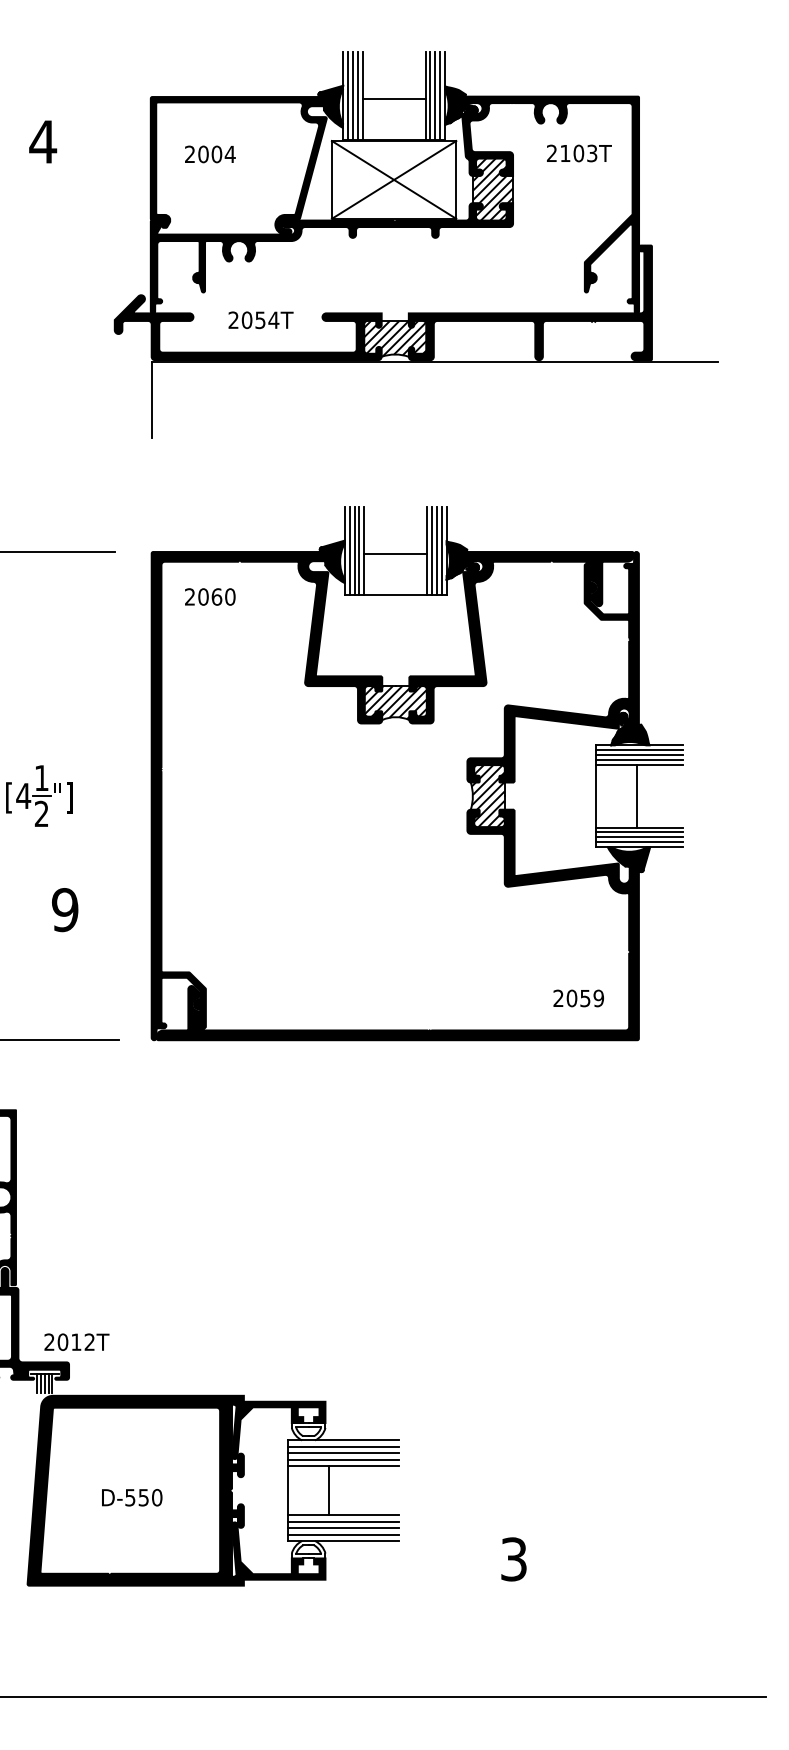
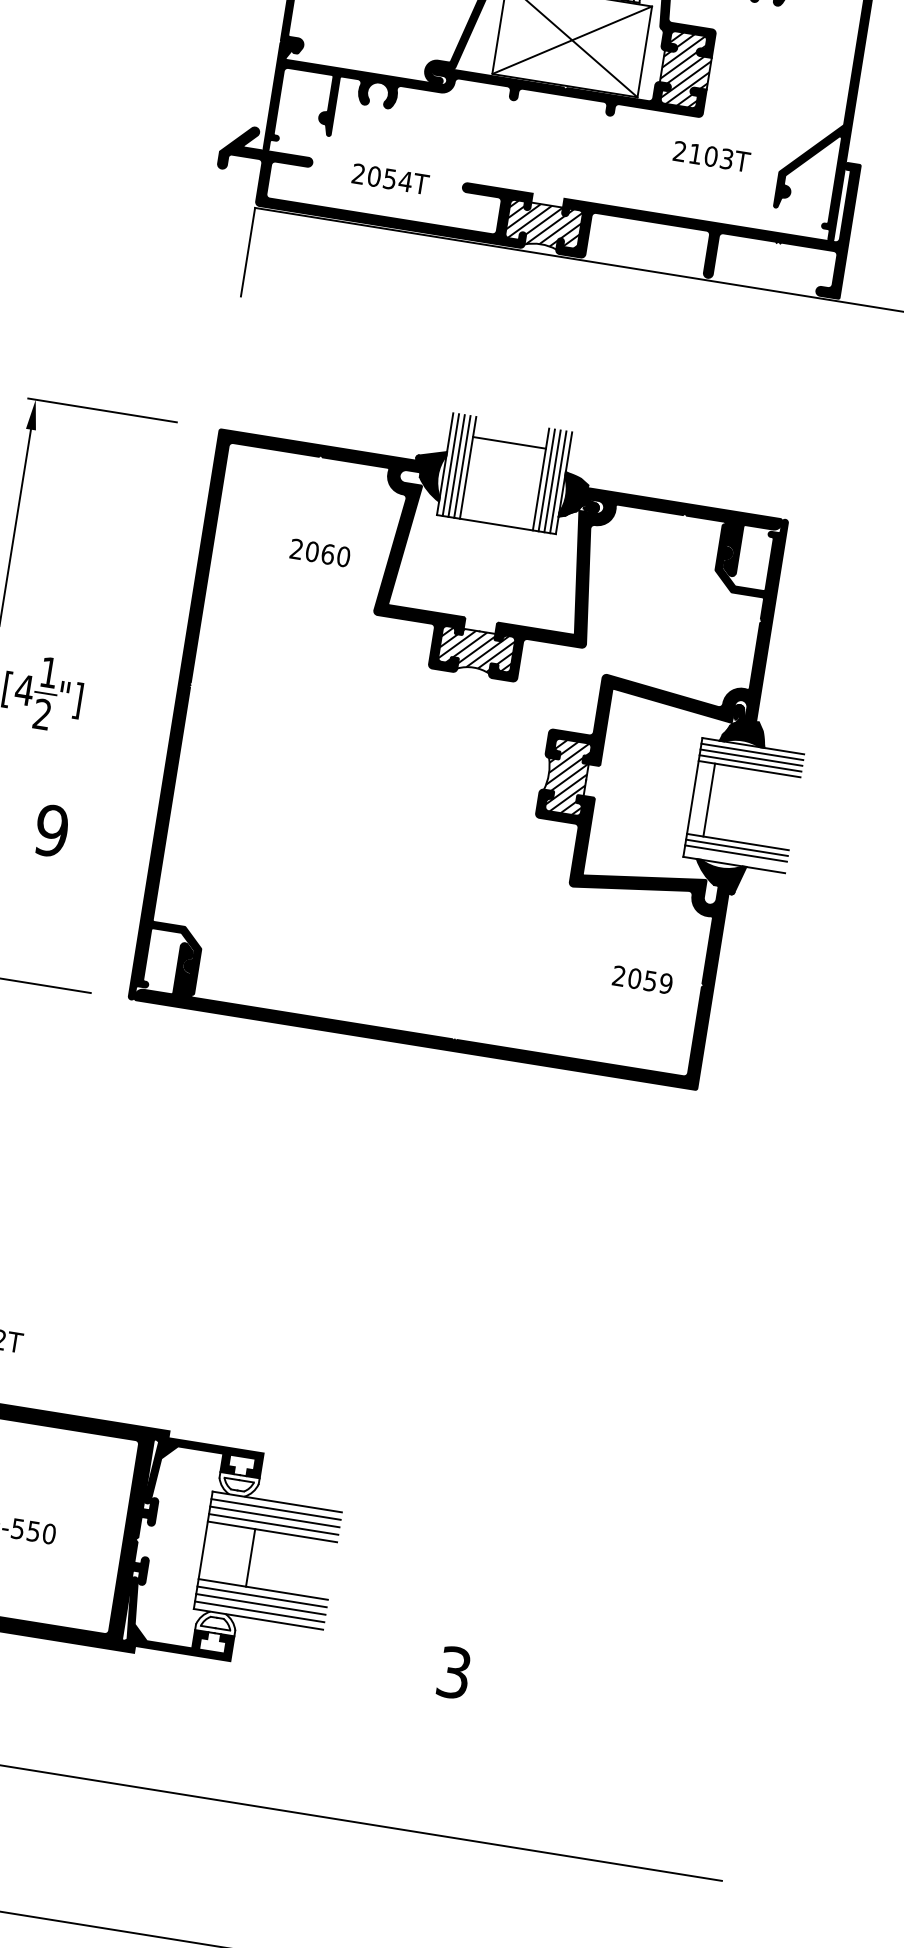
text: (579, 153) -> (712, 156), moved
line: (395, 553) -> (509, 442), moved
text: (210, 596) -> (320, 552), moved
line: (637, 796) -> (709, 800), moved
line: (639, 842) -> (734, 859), removed
text: (578, 998) -> (642, 979), moved

